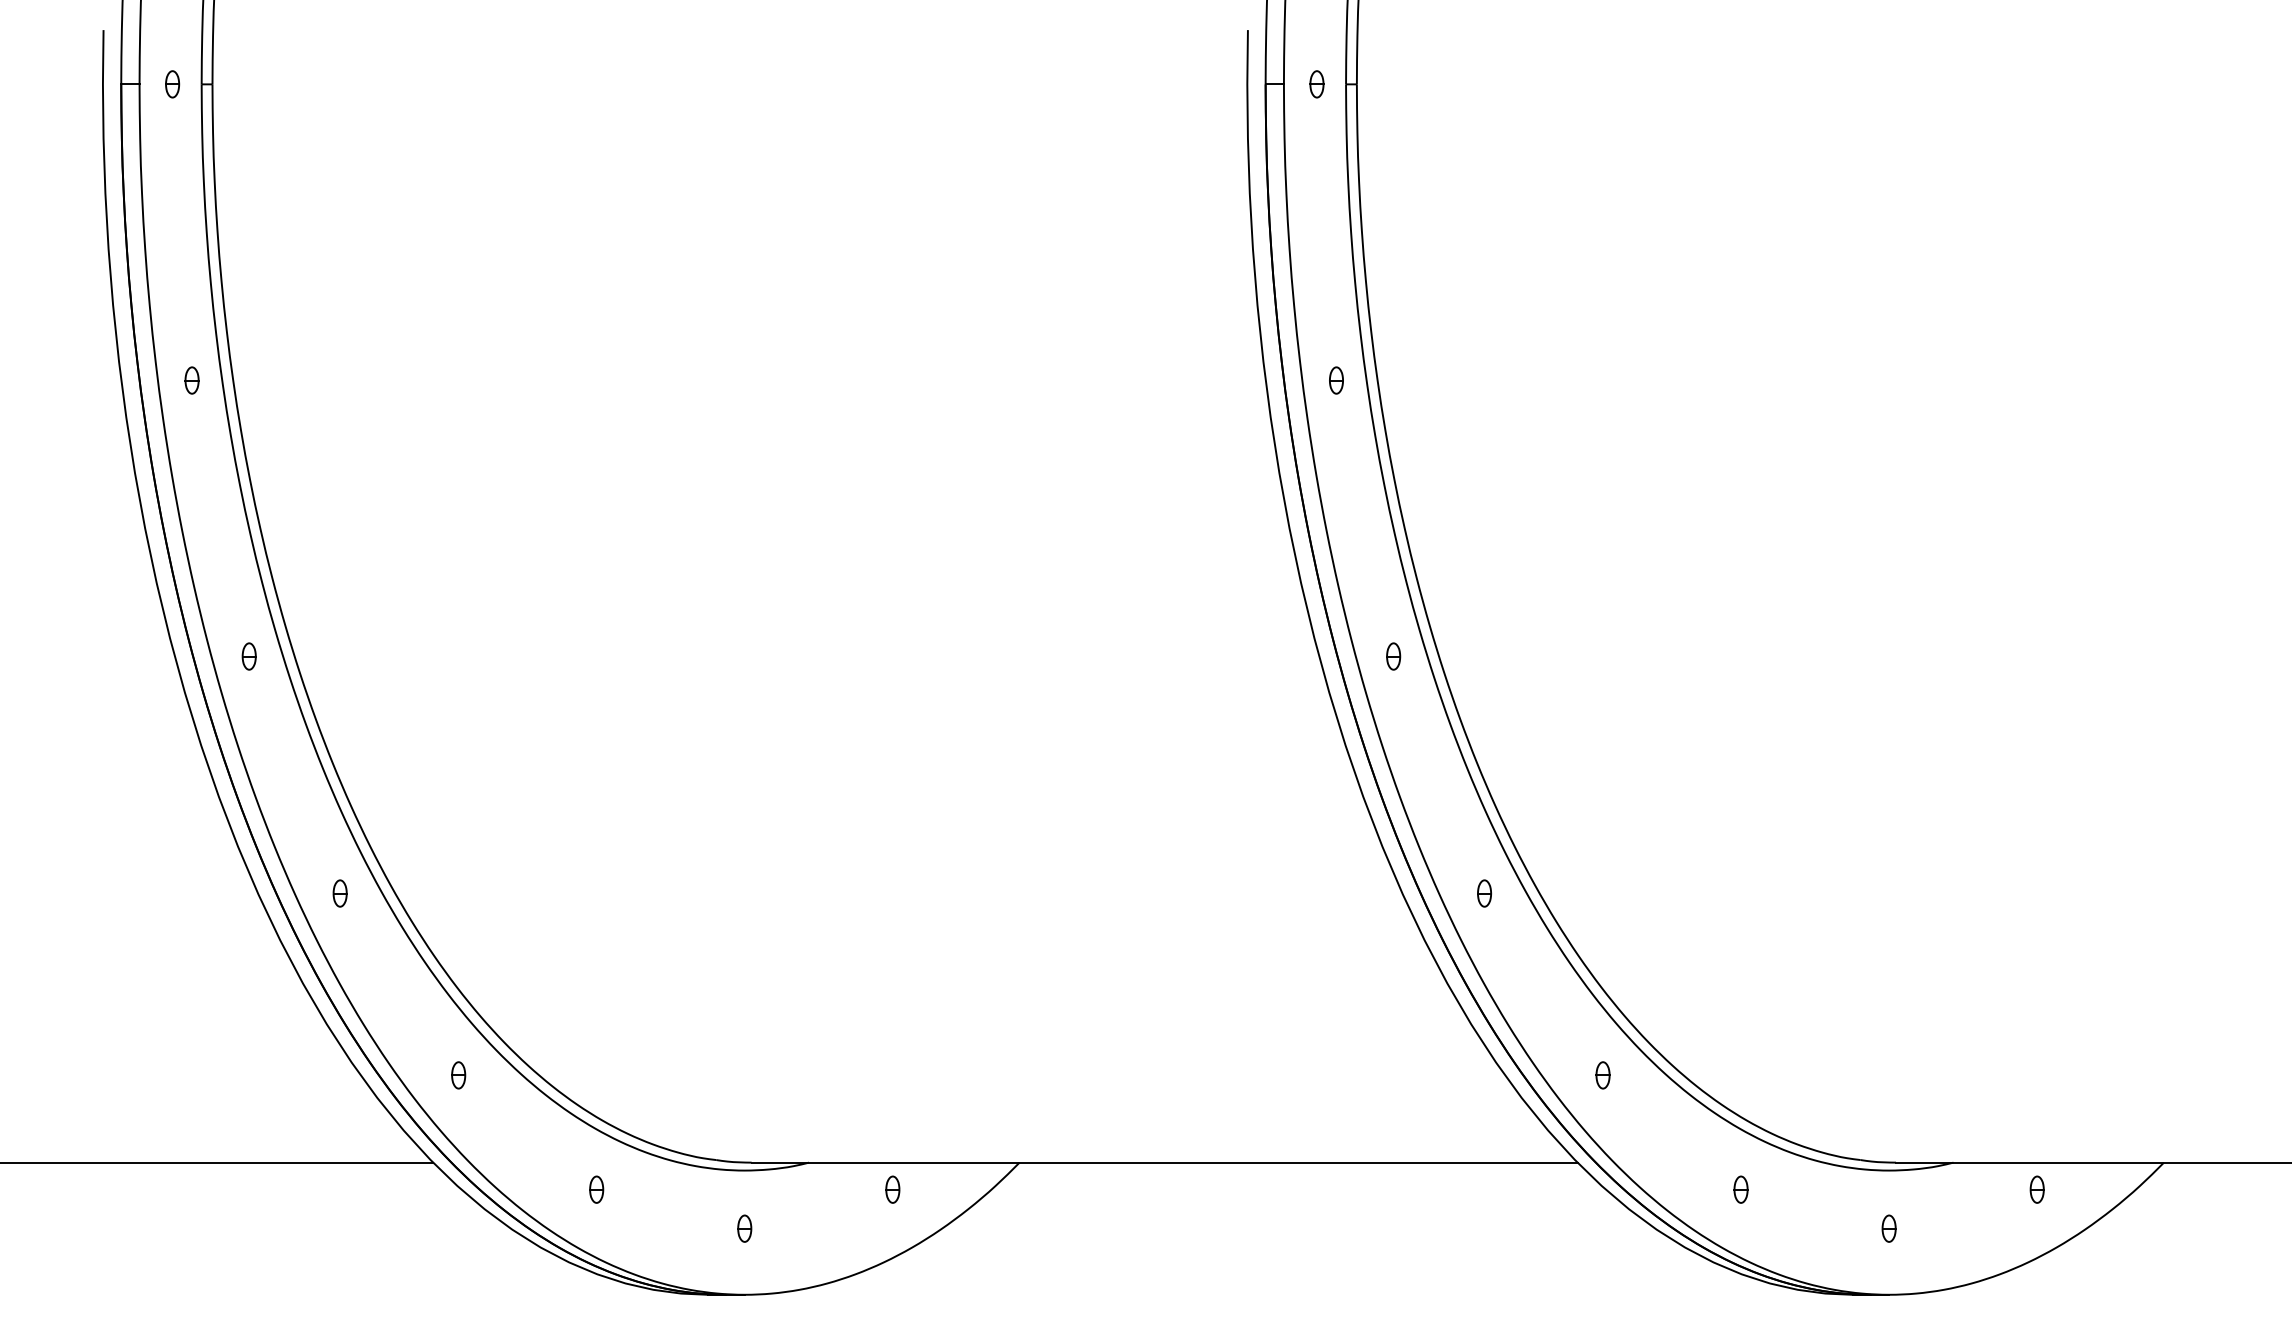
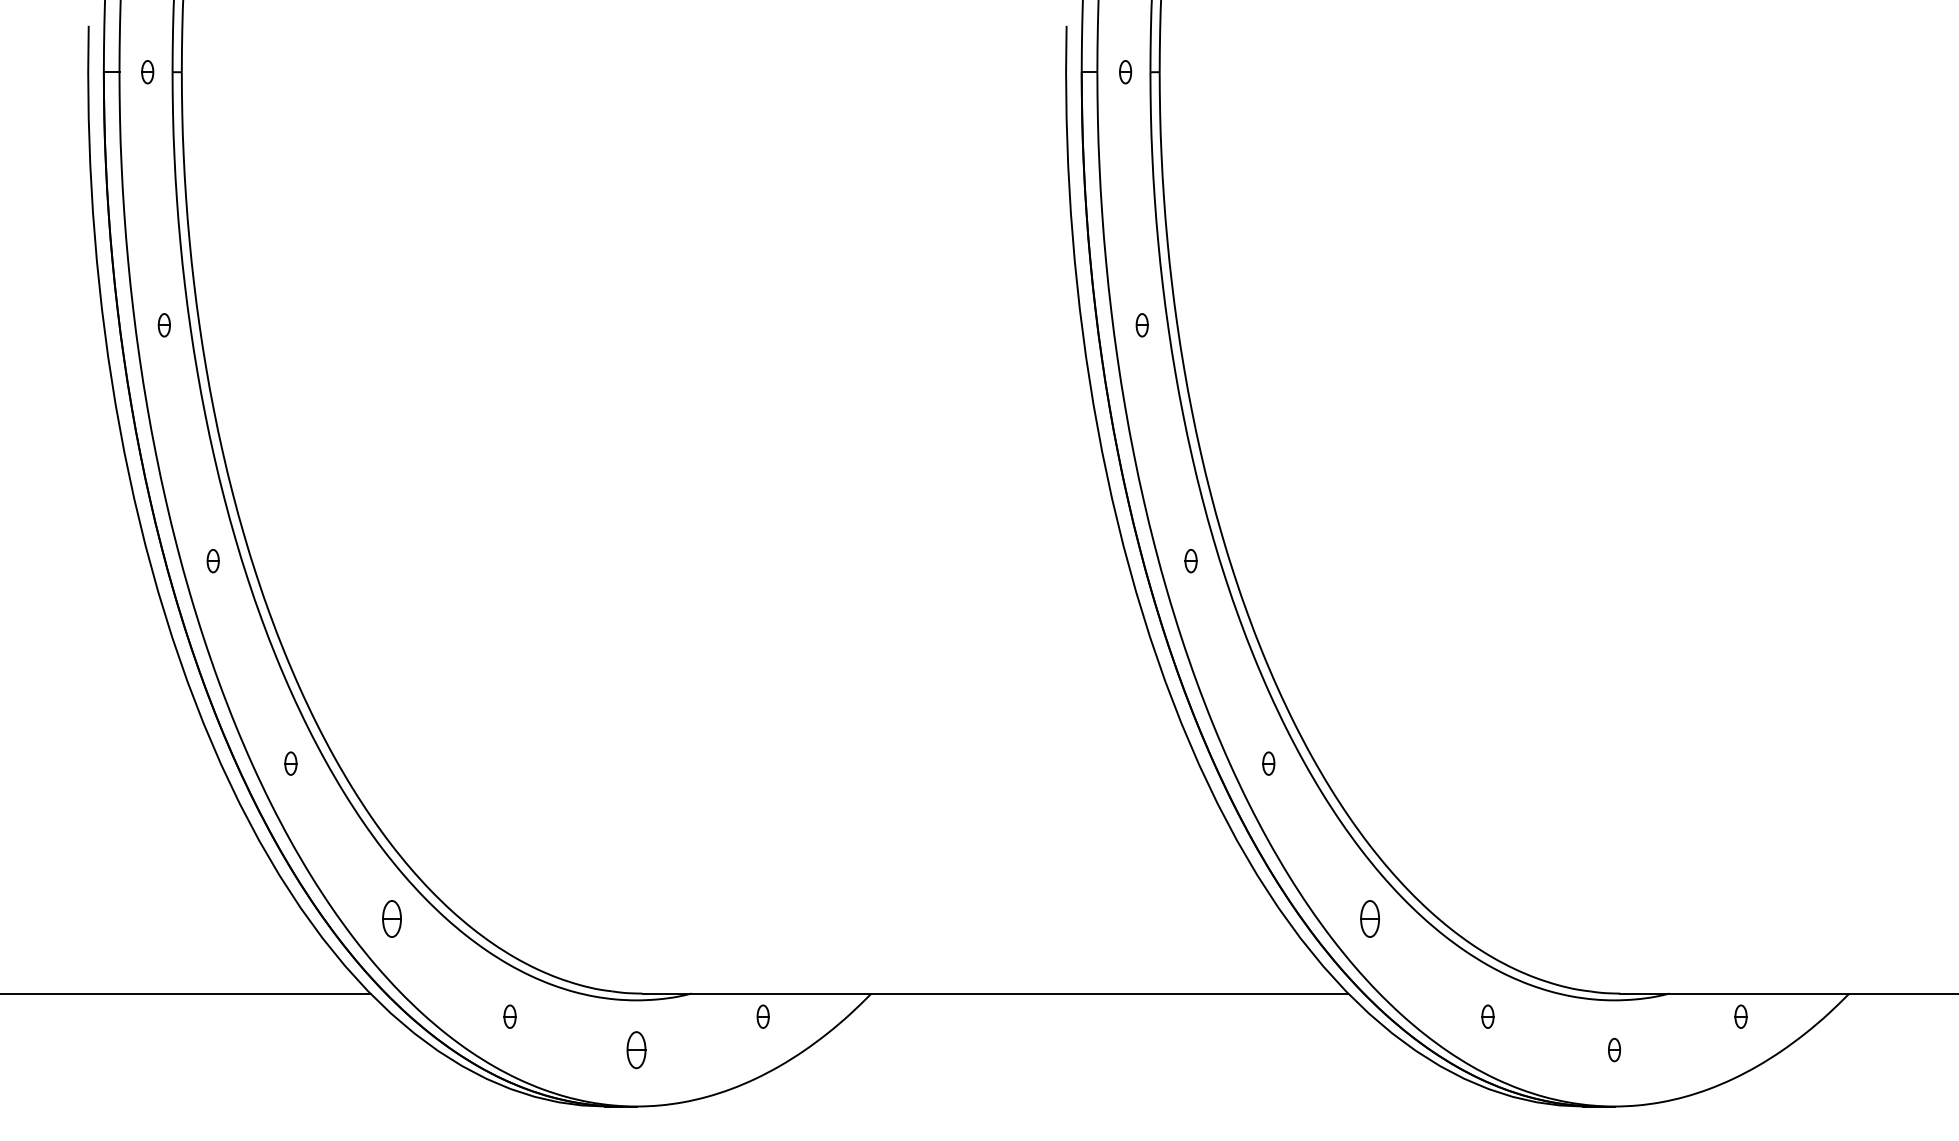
part: (458, 1075) -> (392, 919), size x1.6
part: (1602, 1075) -> (1369, 919), size x1.6
part: (744, 1228) -> (636, 1049), size x1.6

